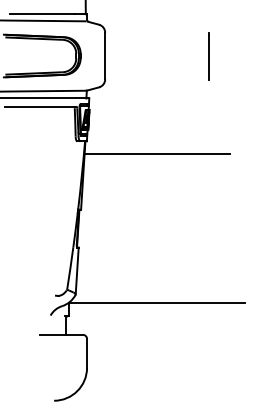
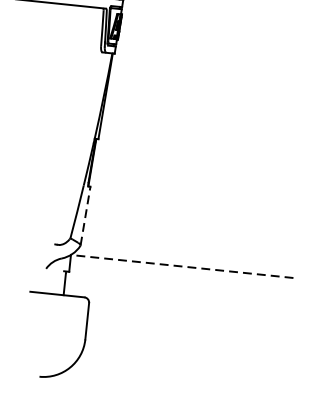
line: (156, 154) -> (200, 79), removed
line: (77, 271) -> (85, 216), solid -> dashed
line: (156, 302) -> (181, 266), solid -> dashed

